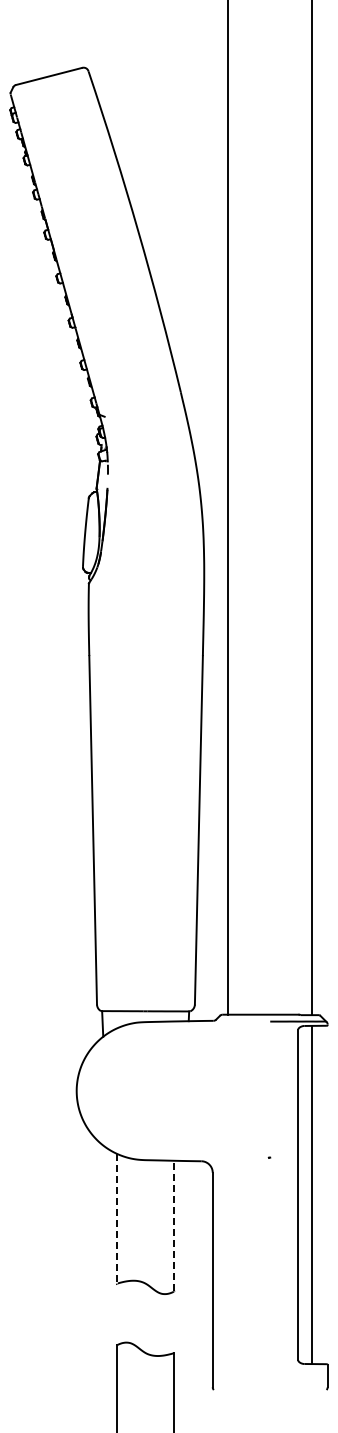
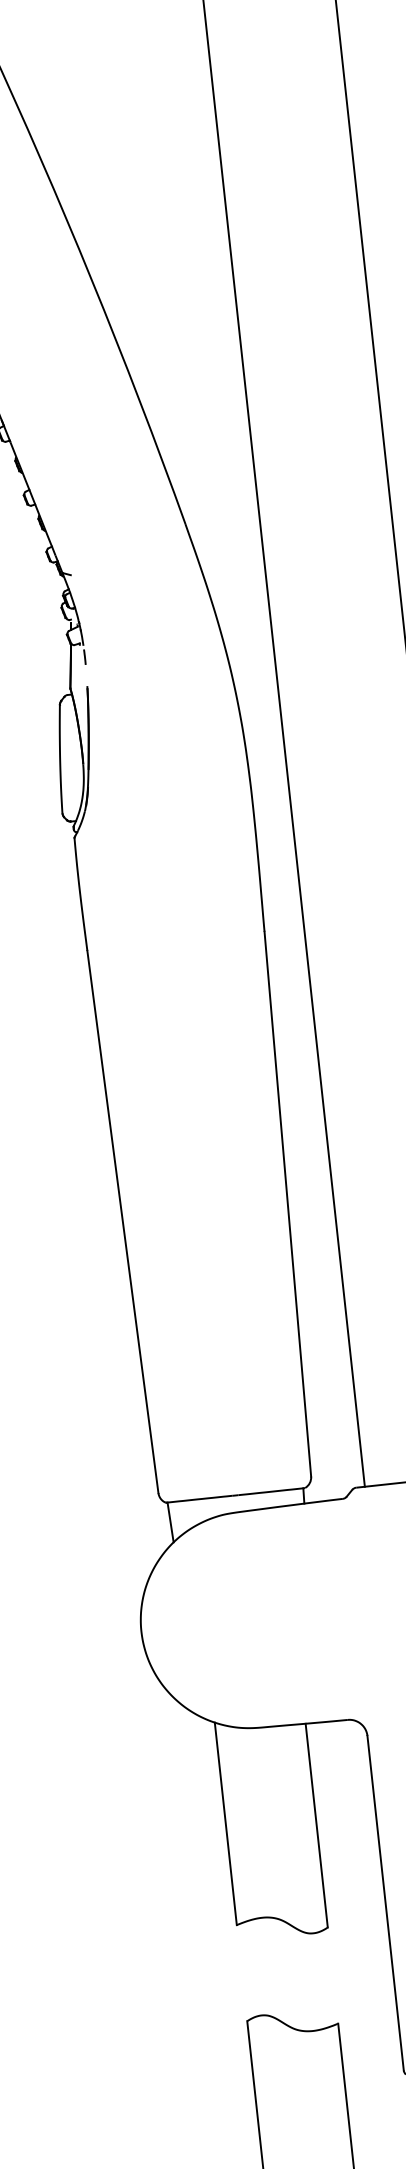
line: (116, 1218) -> (225, 1823), dashed -> solid
line: (174, 1225) -> (316, 1824), dashed -> solid

